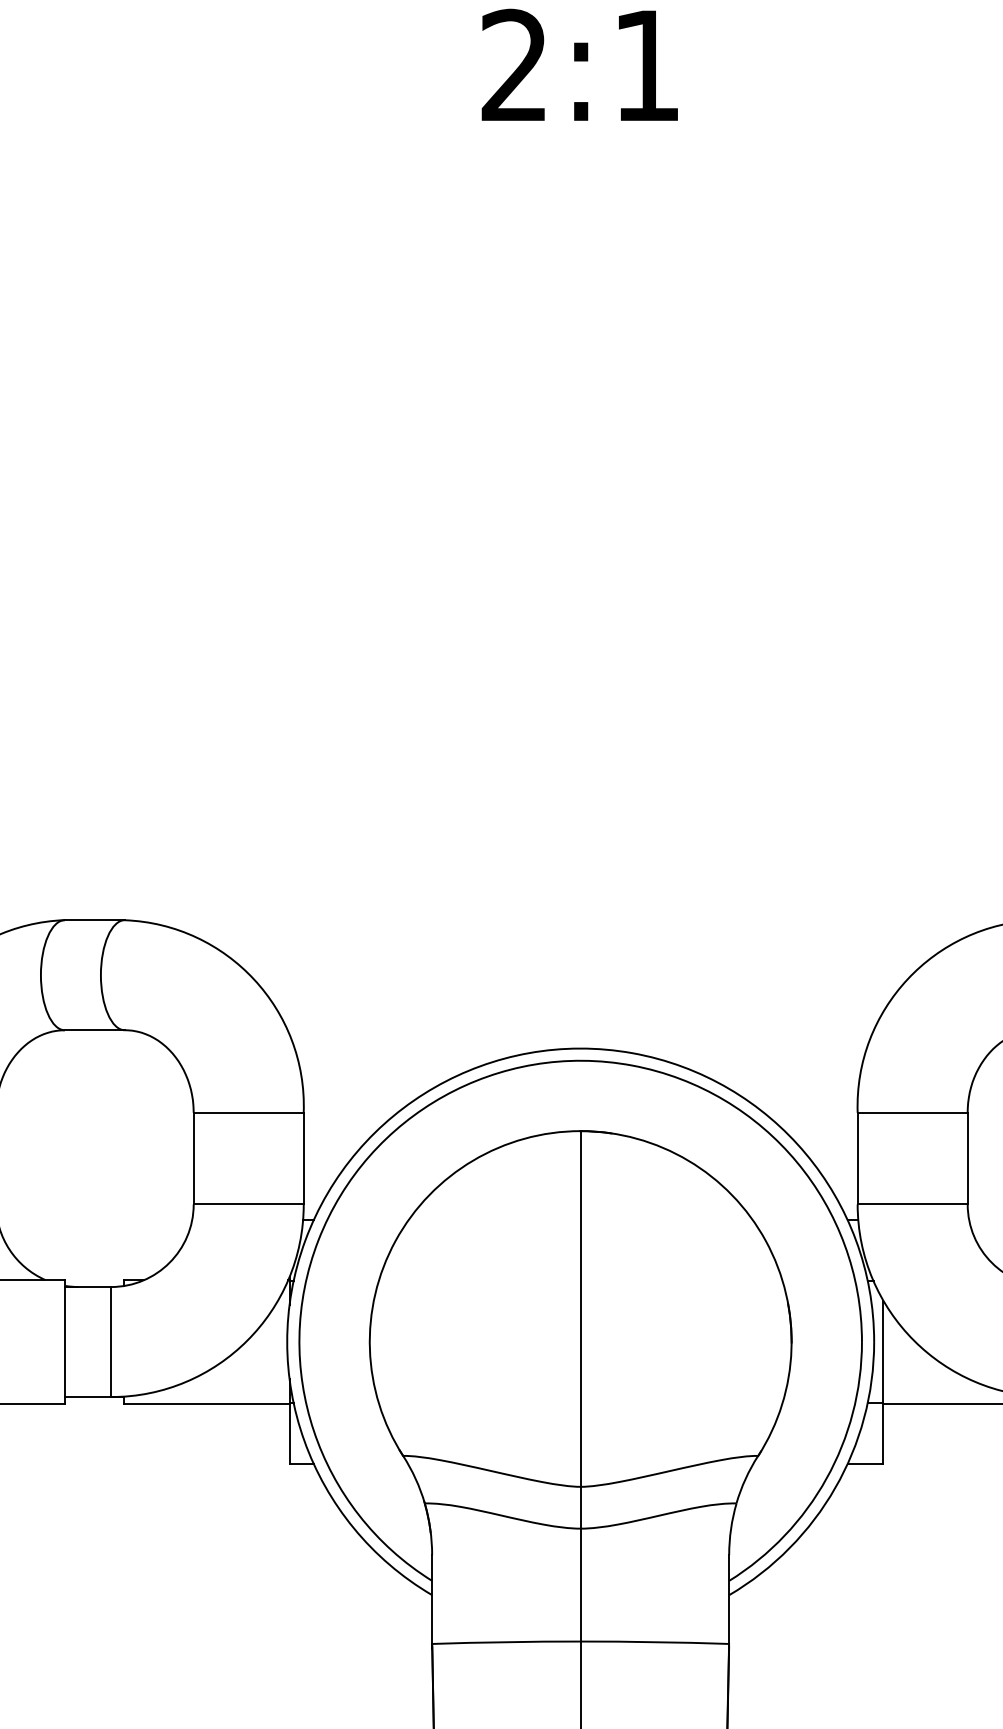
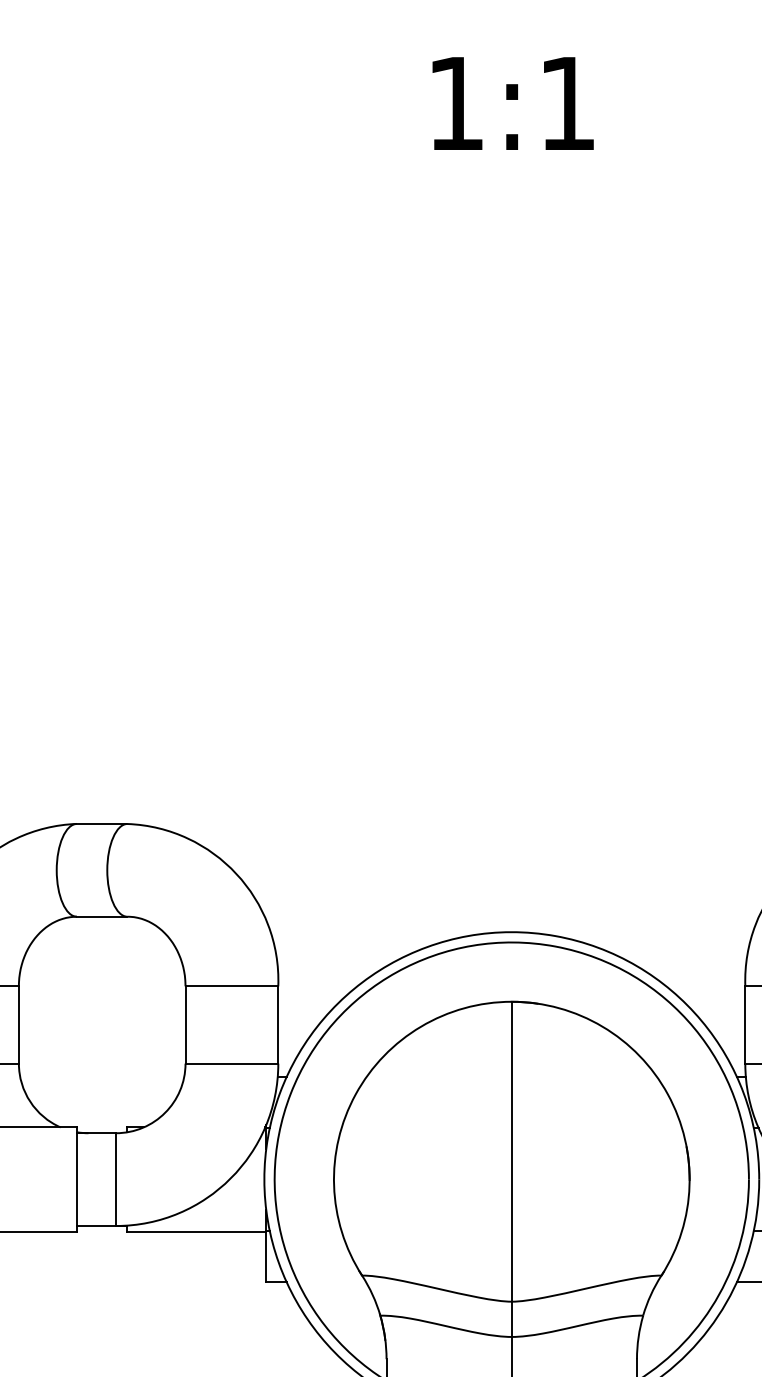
text: (513, 64) -> (455, 102), 2:1 -> 1:1

